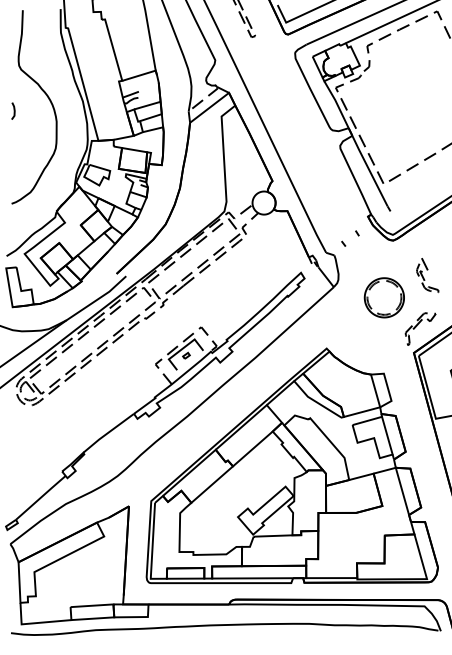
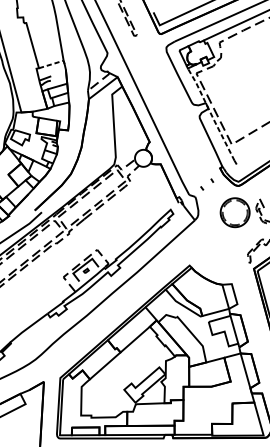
line: (142, 74) -> (53, 63), solid -> dashed
line: (356, 143) -> (211, 114), solid -> dashed
part: (383, 297) -> (234, 212), moved

